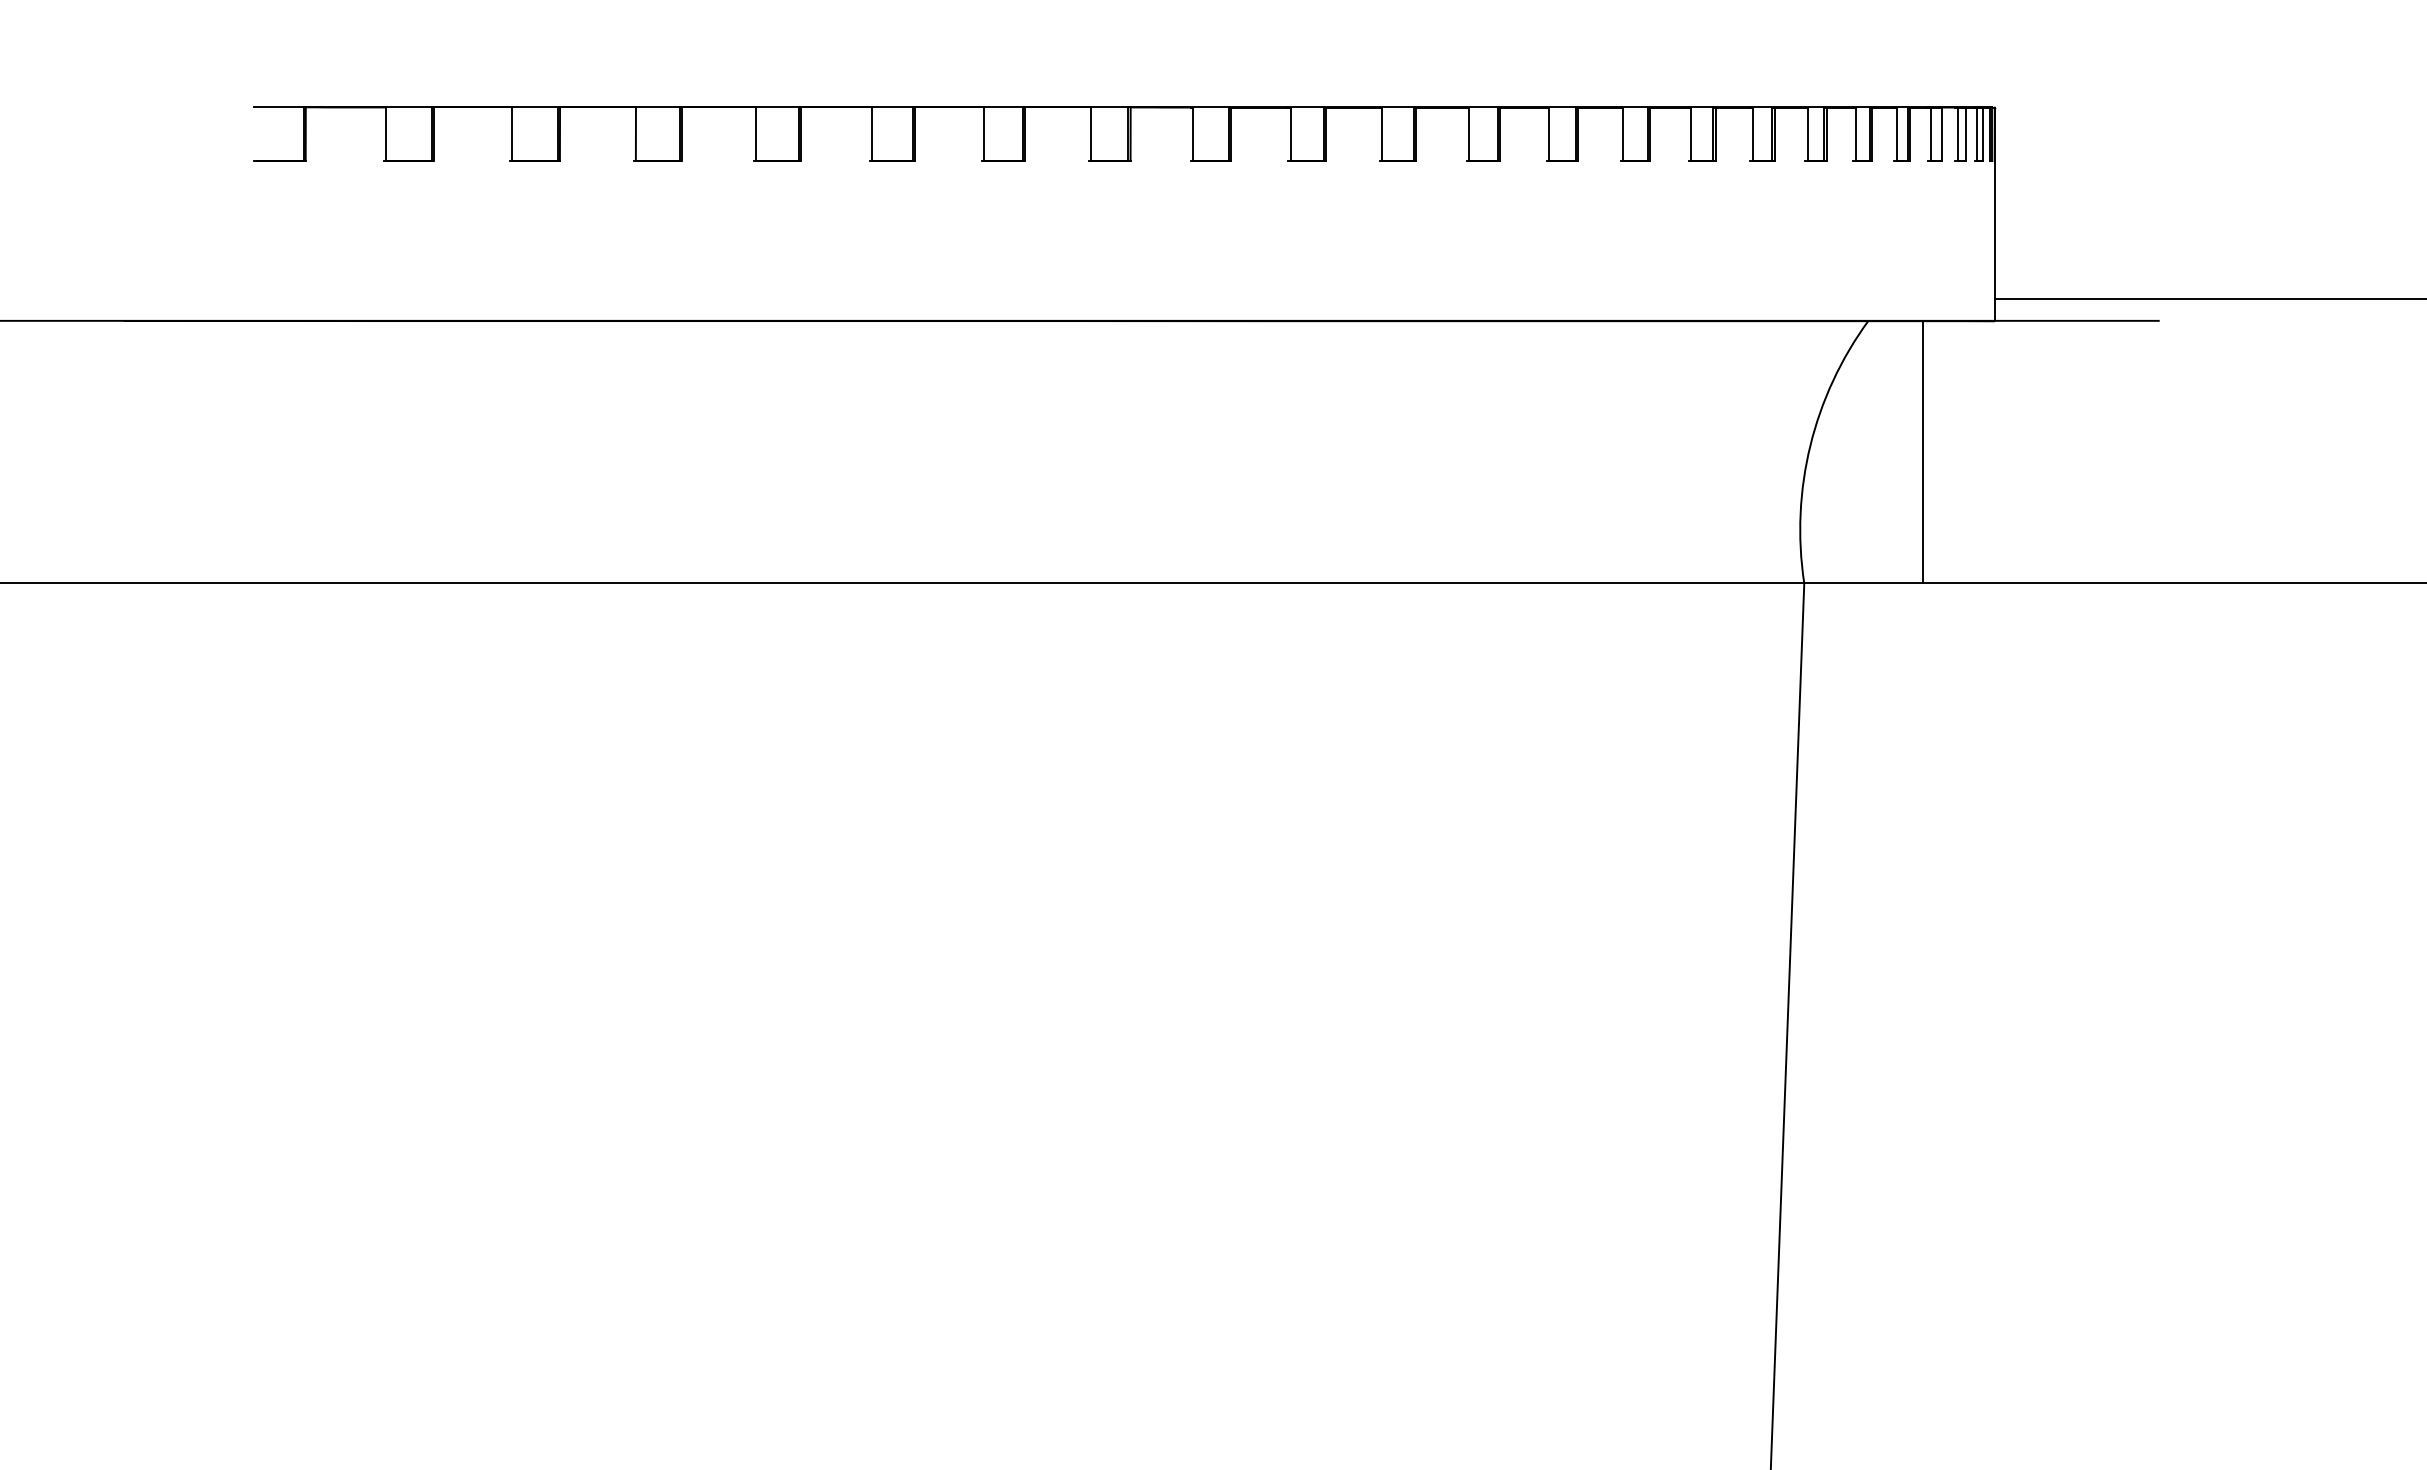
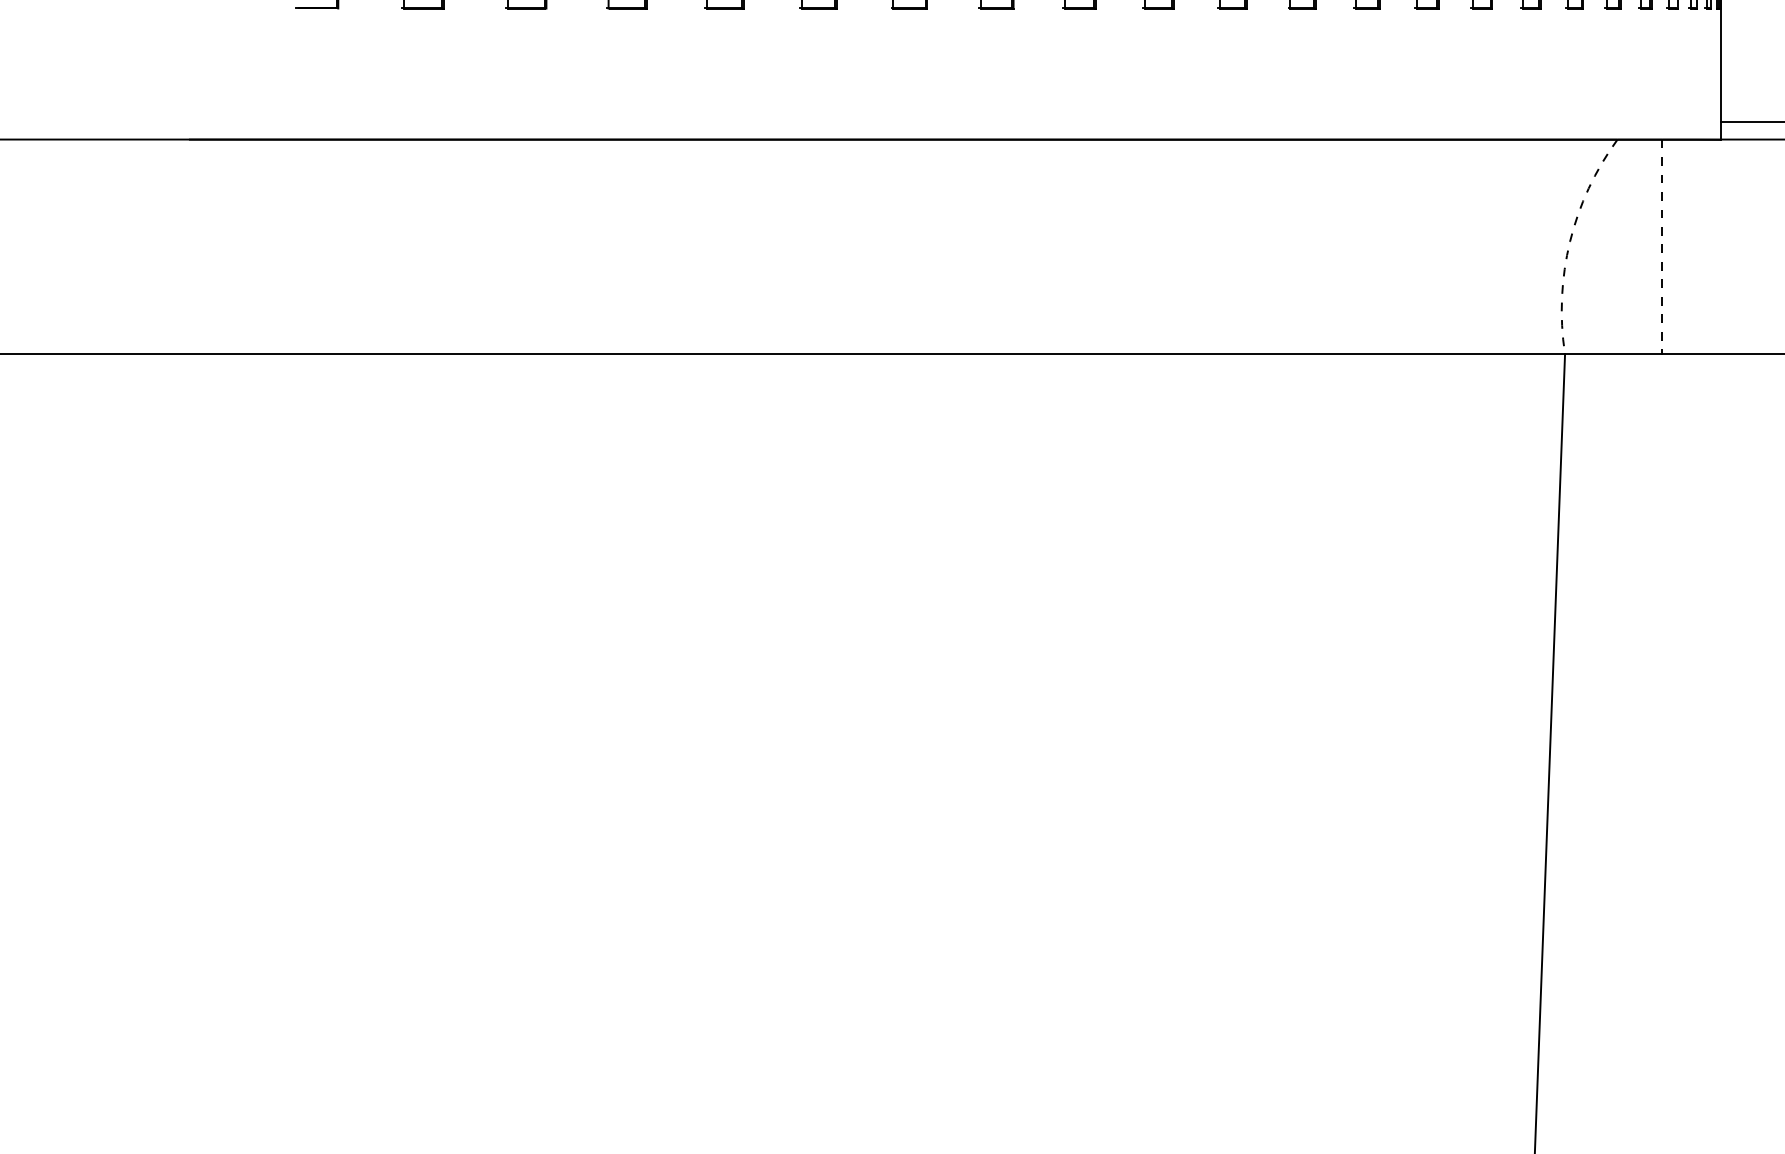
arc: (1810, 445) -> (1570, 241), solid -> dashed
line: (1922, 452) -> (1661, 247), solid -> dashed

